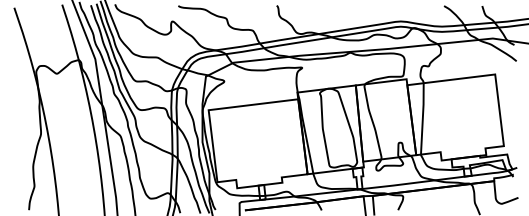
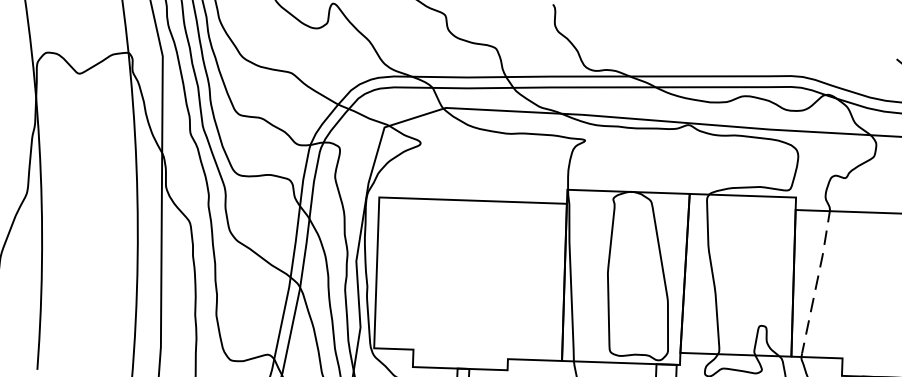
line: (422, 118) -> (816, 283), solid -> dashed

